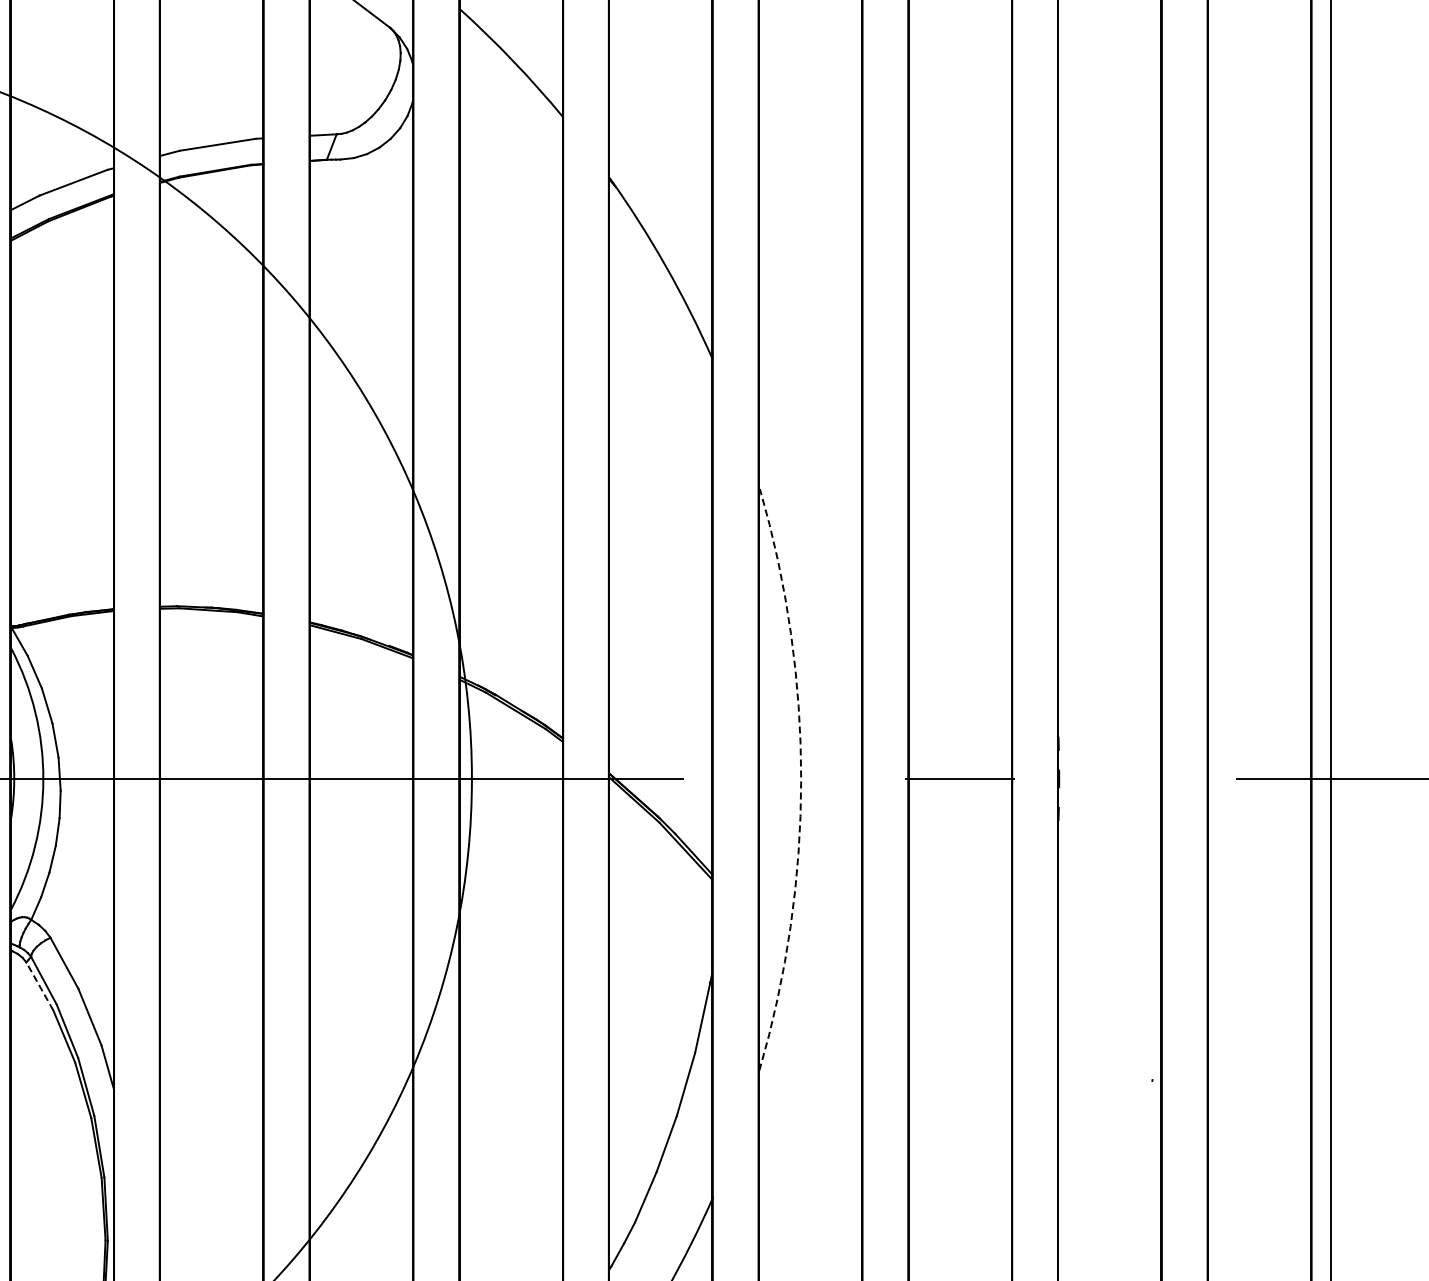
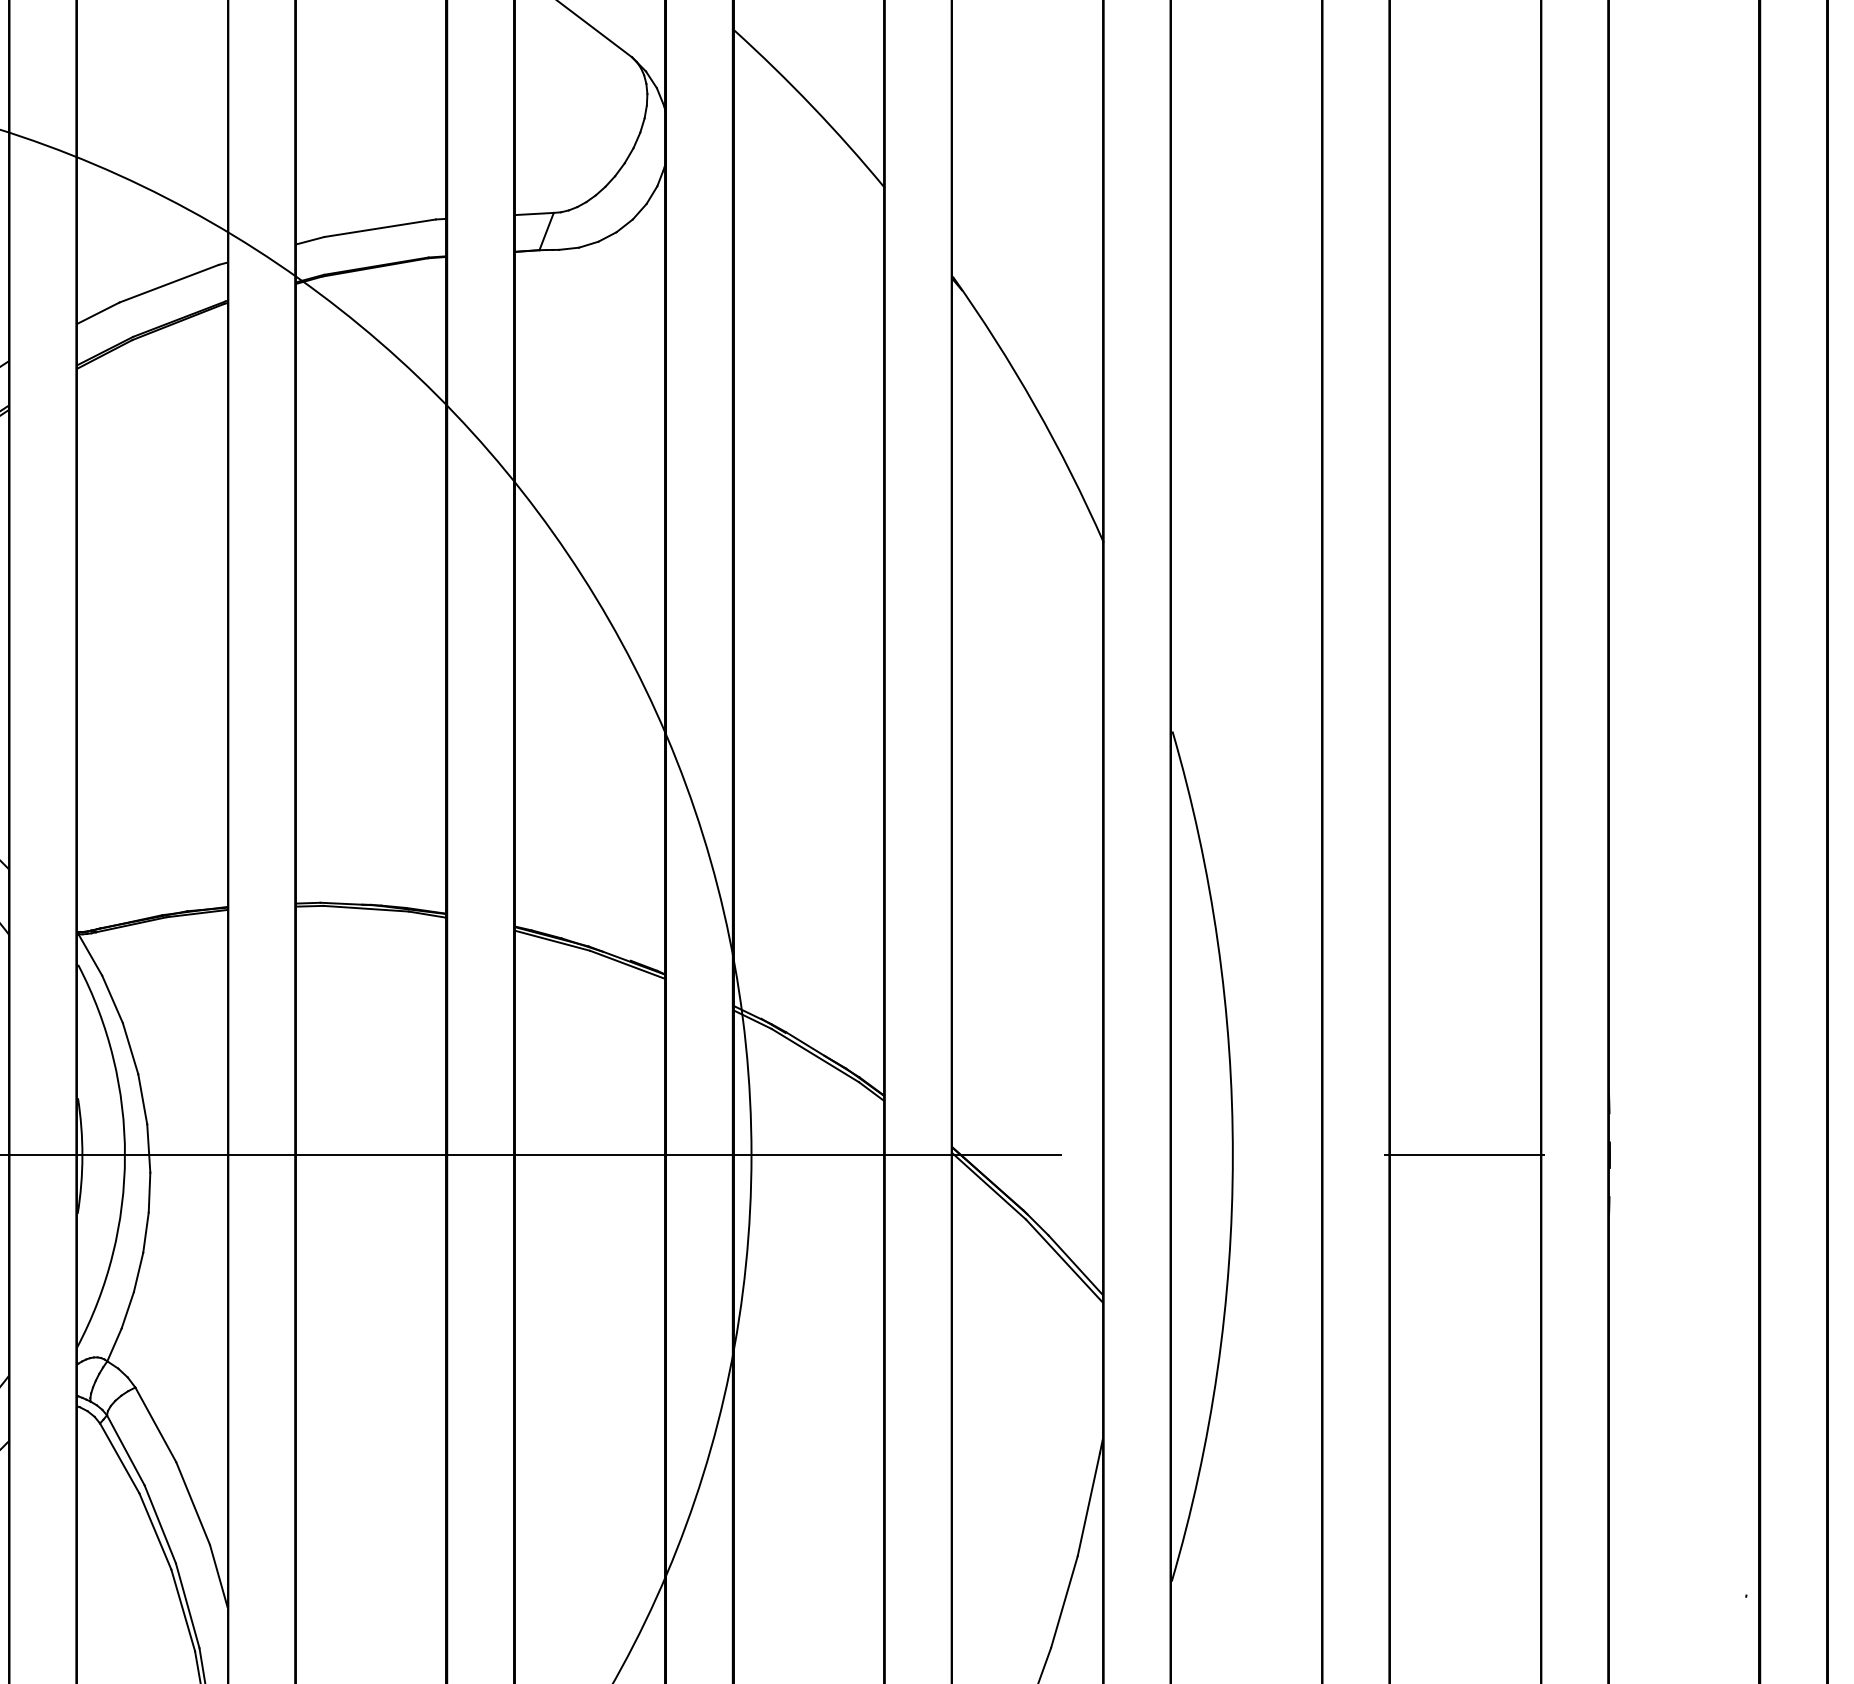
arc: (801, 779) -> (1233, 1156), dashed -> solid
line: (39, 985) -> (119, 1457), dashed -> solid

